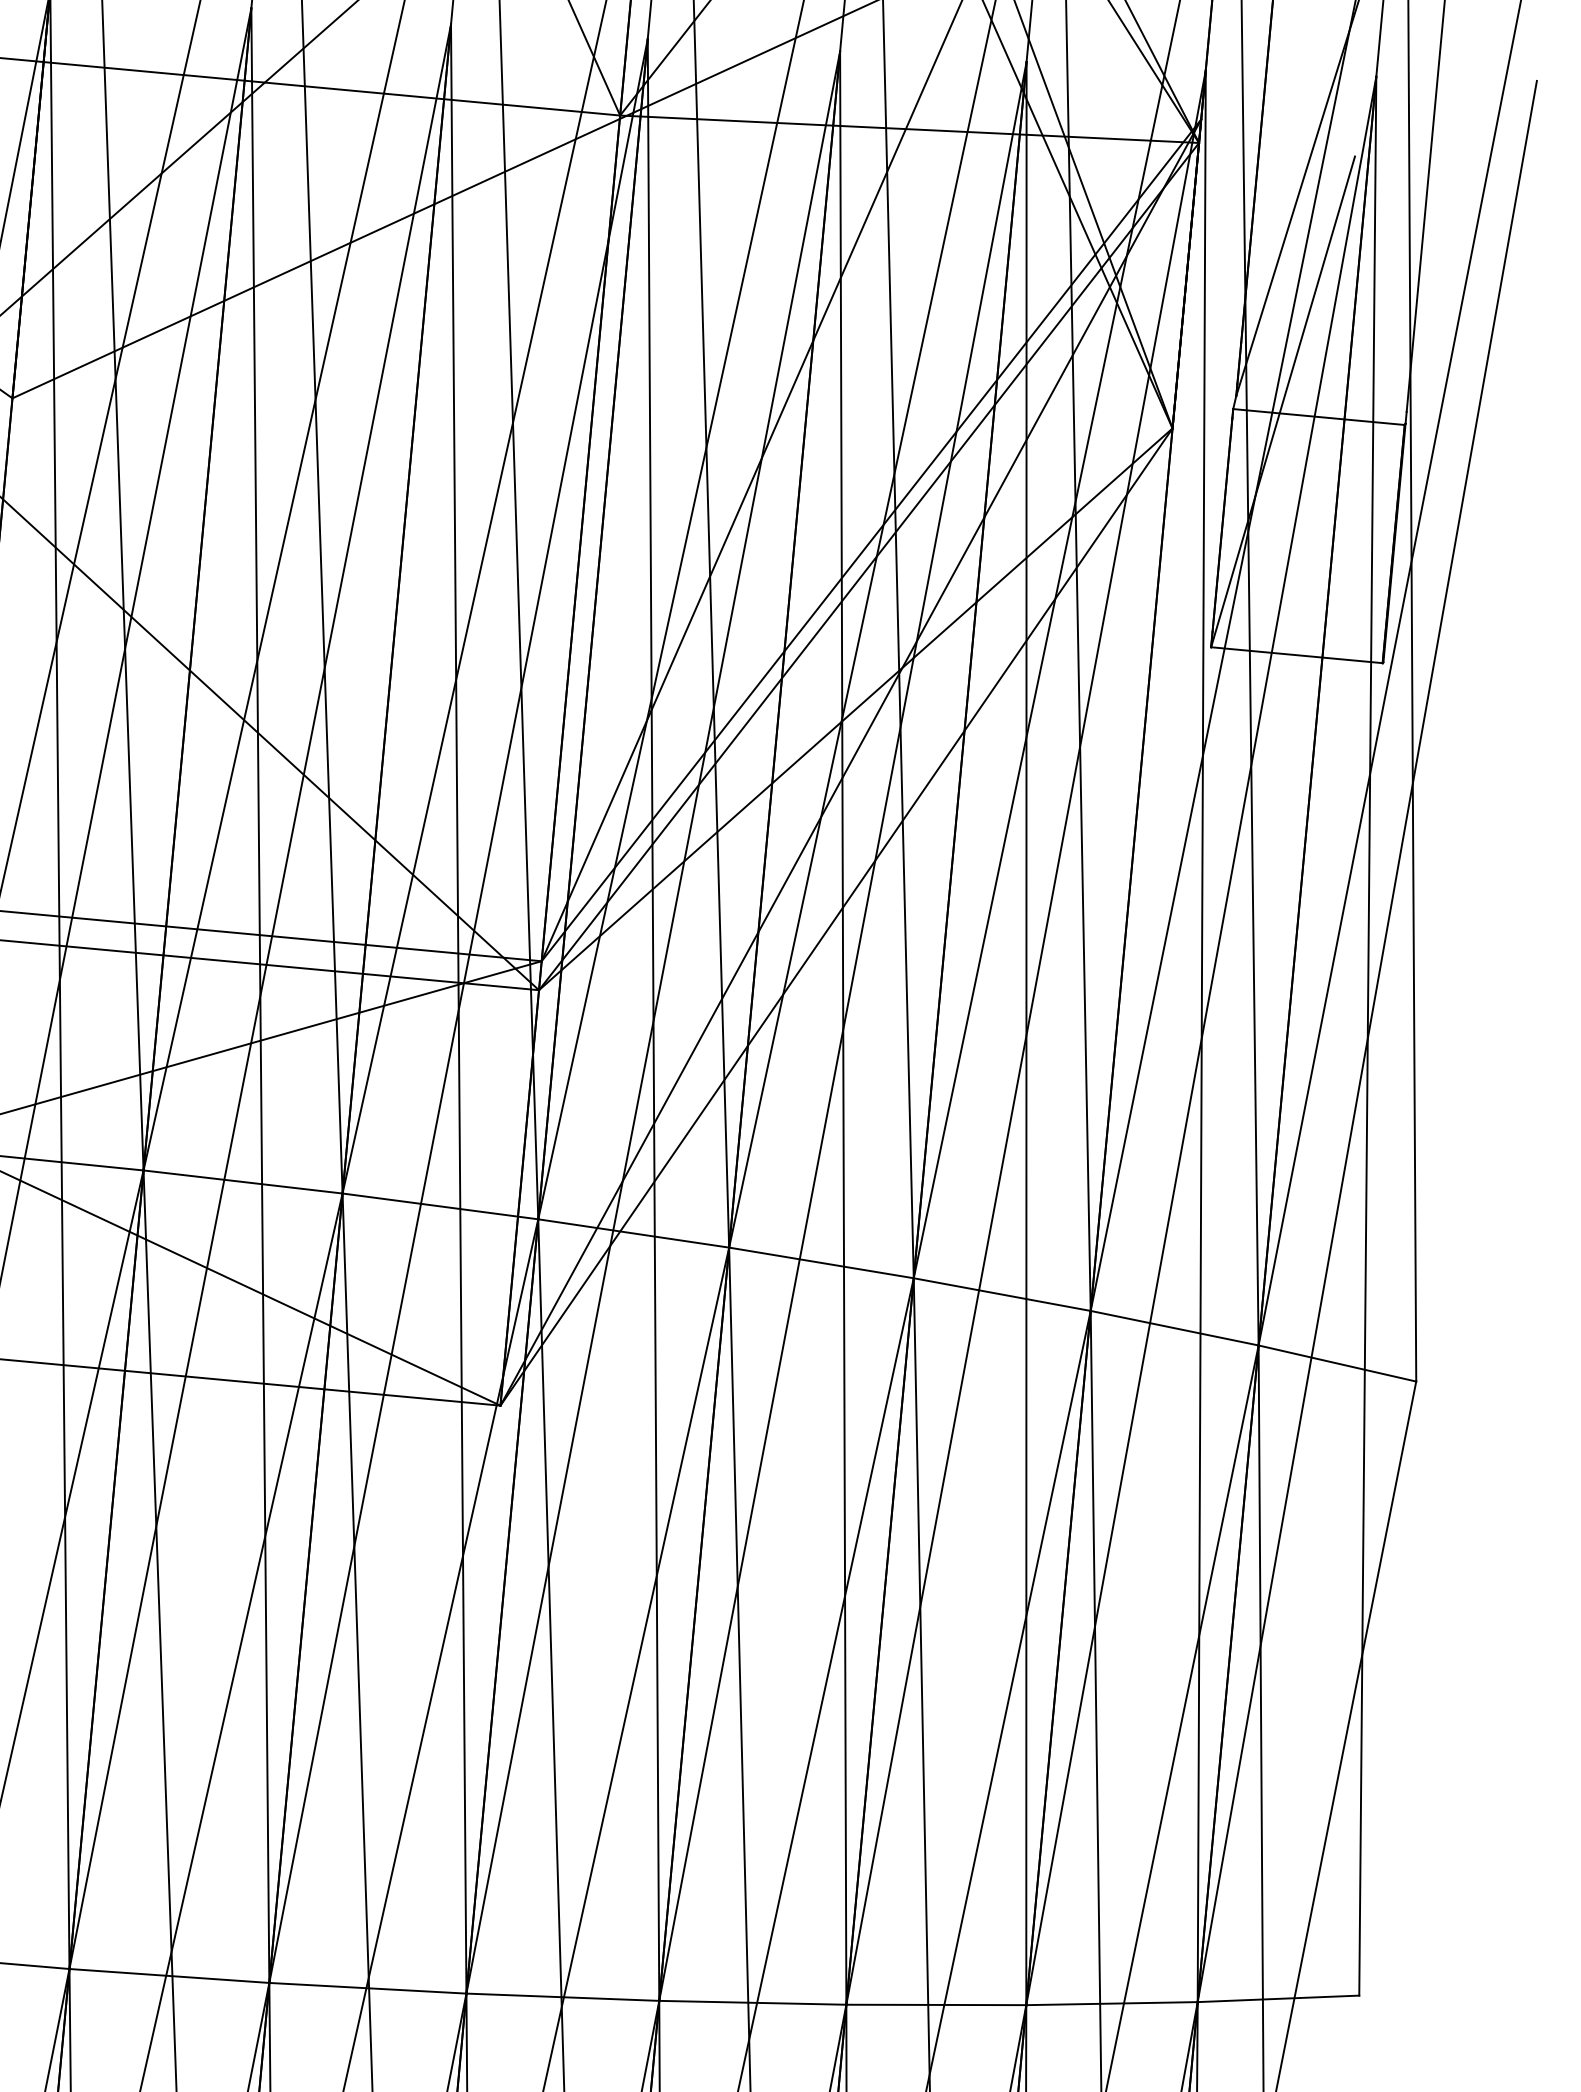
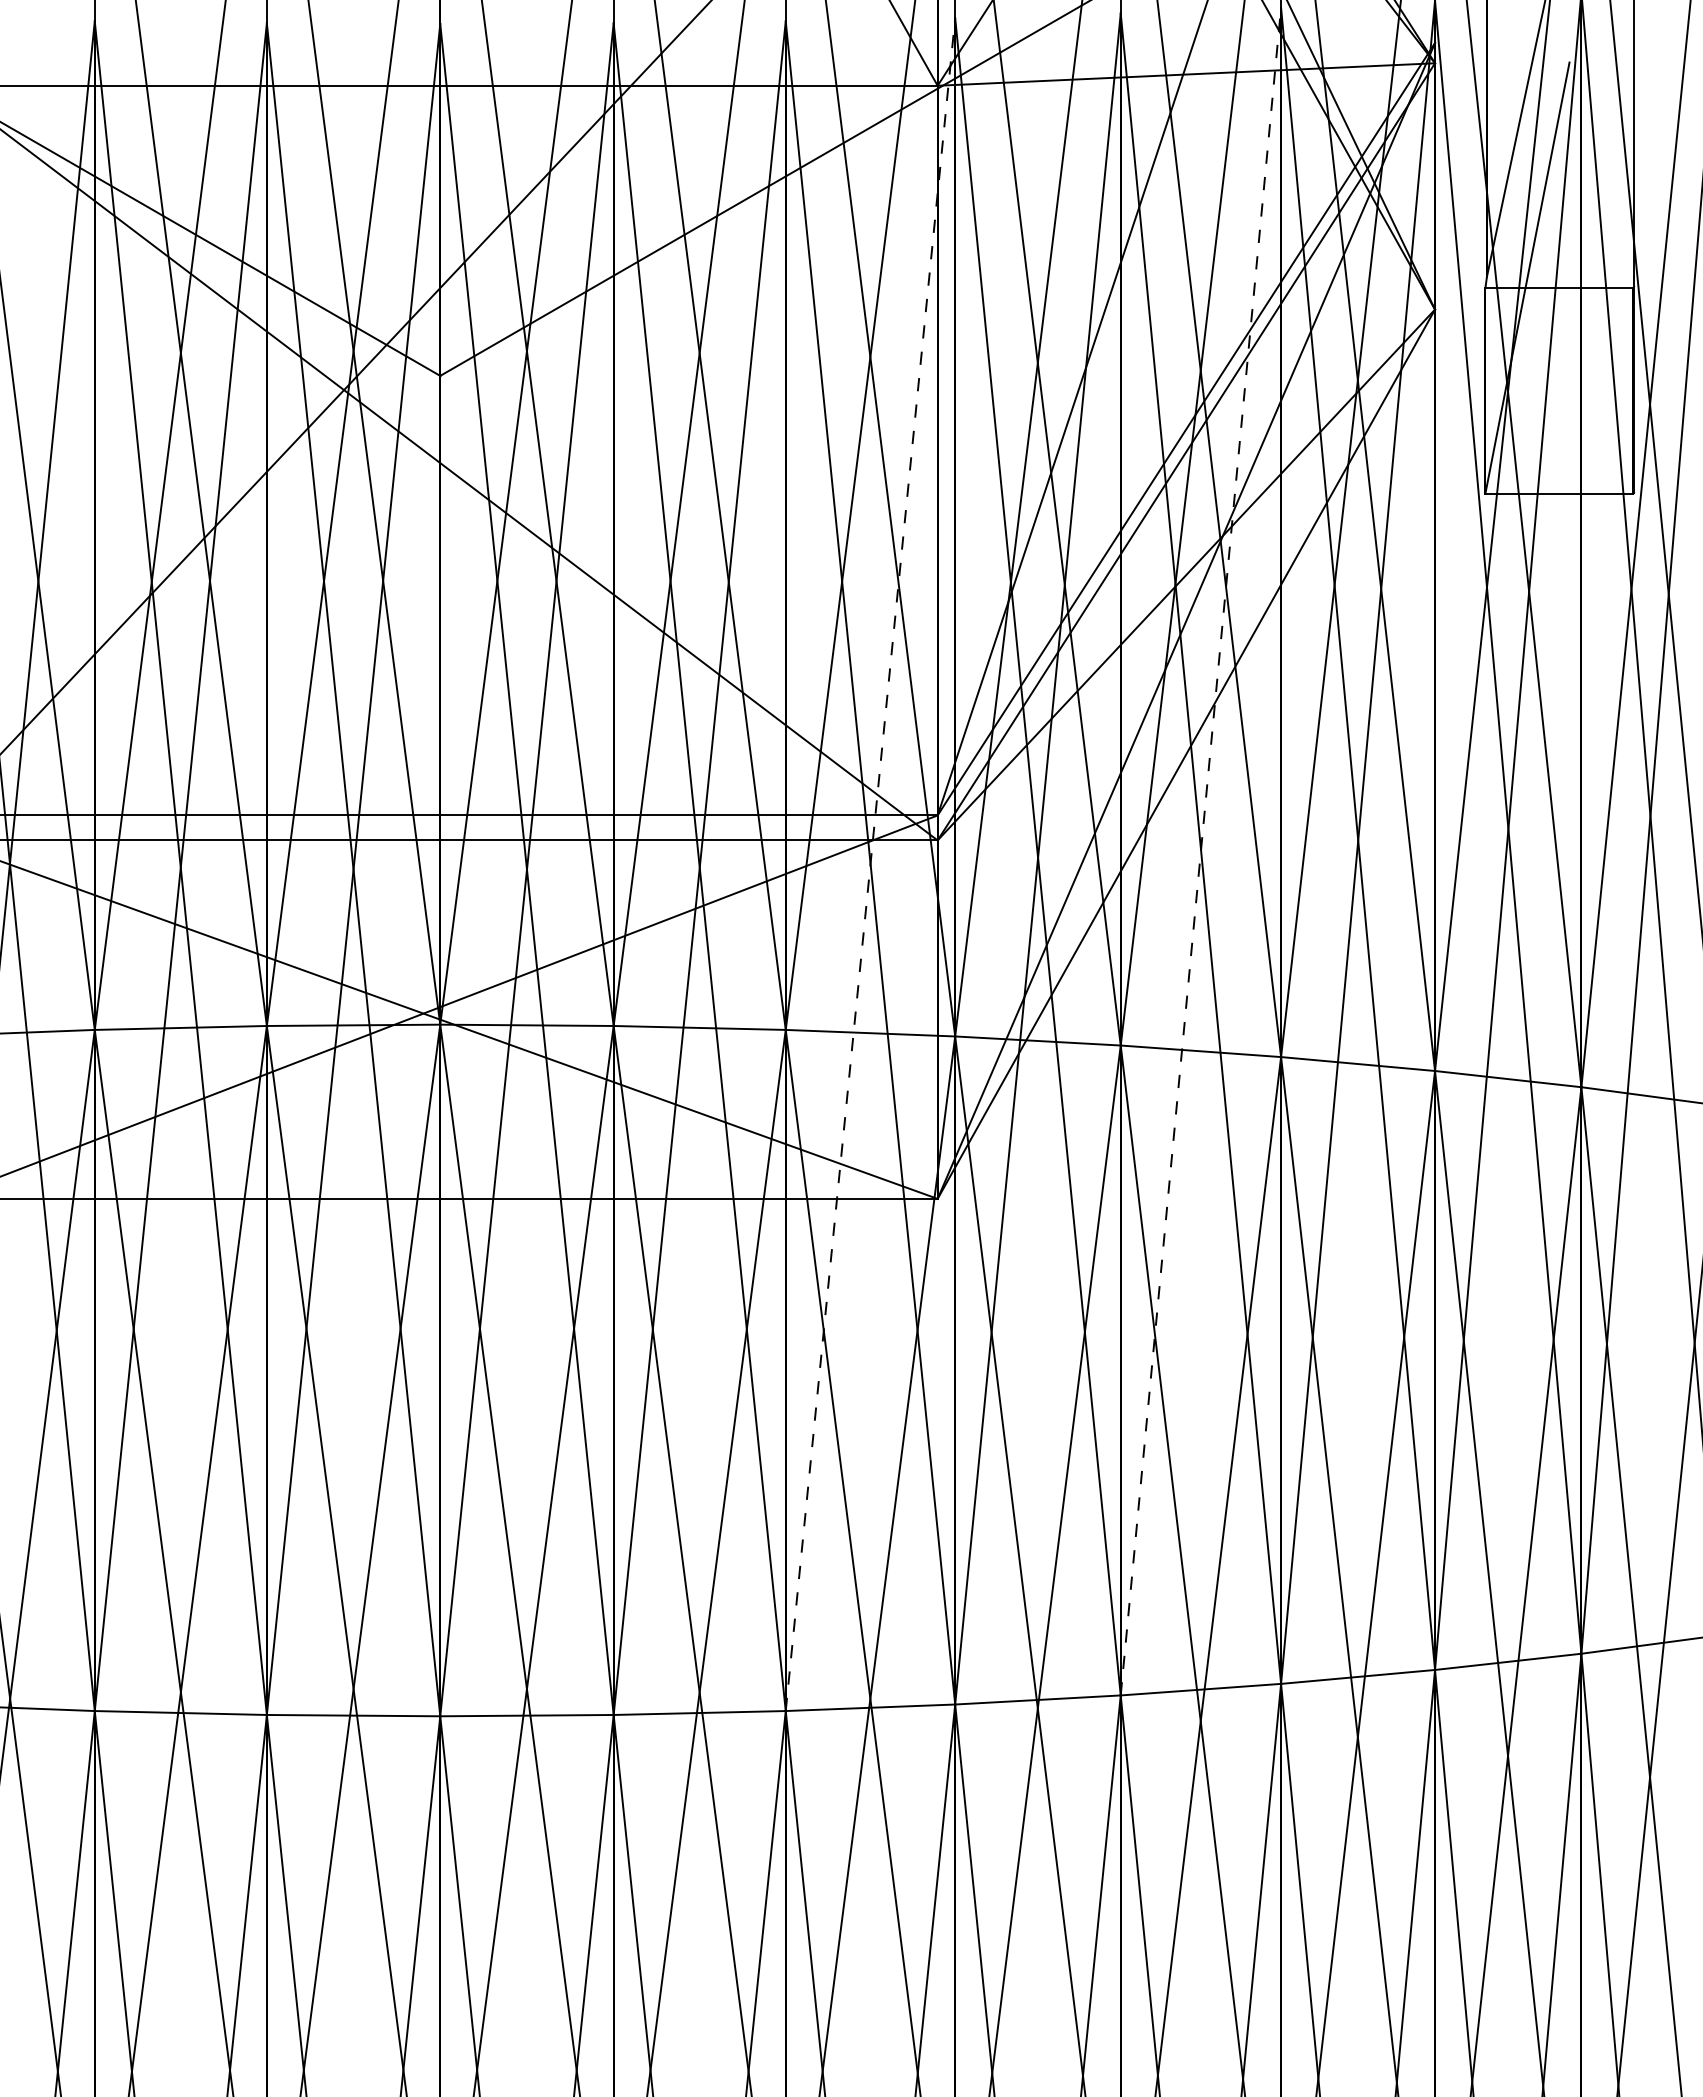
line: (458, 1010) -> (870, 864), solid -> dashed
line: (842, 1031) -> (1200, 851), solid -> dashed

